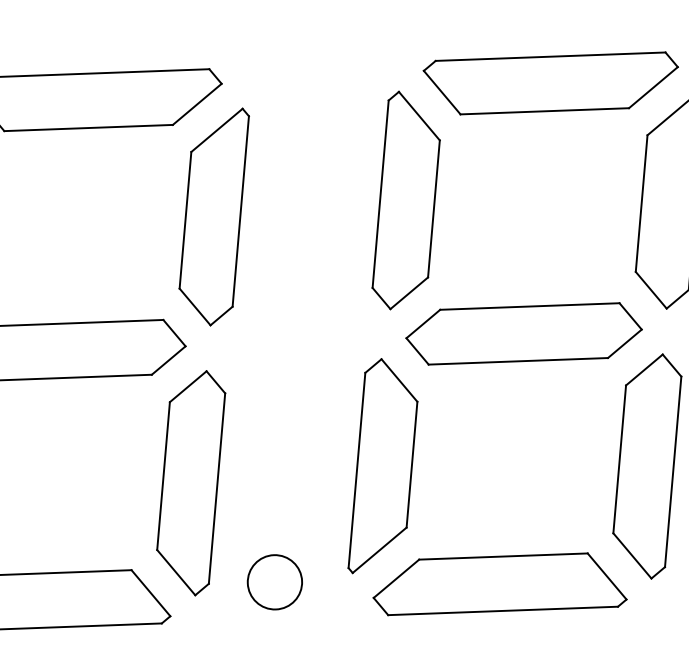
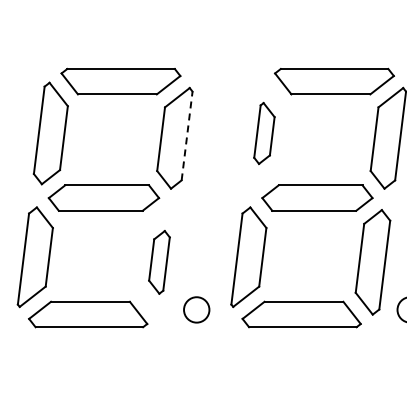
part: (405, 200) -> (264, 133), size x0.6
line: (241, 212) -> (187, 136), solid -> dashed
part: (191, 483) -> (159, 262), size x0.6

